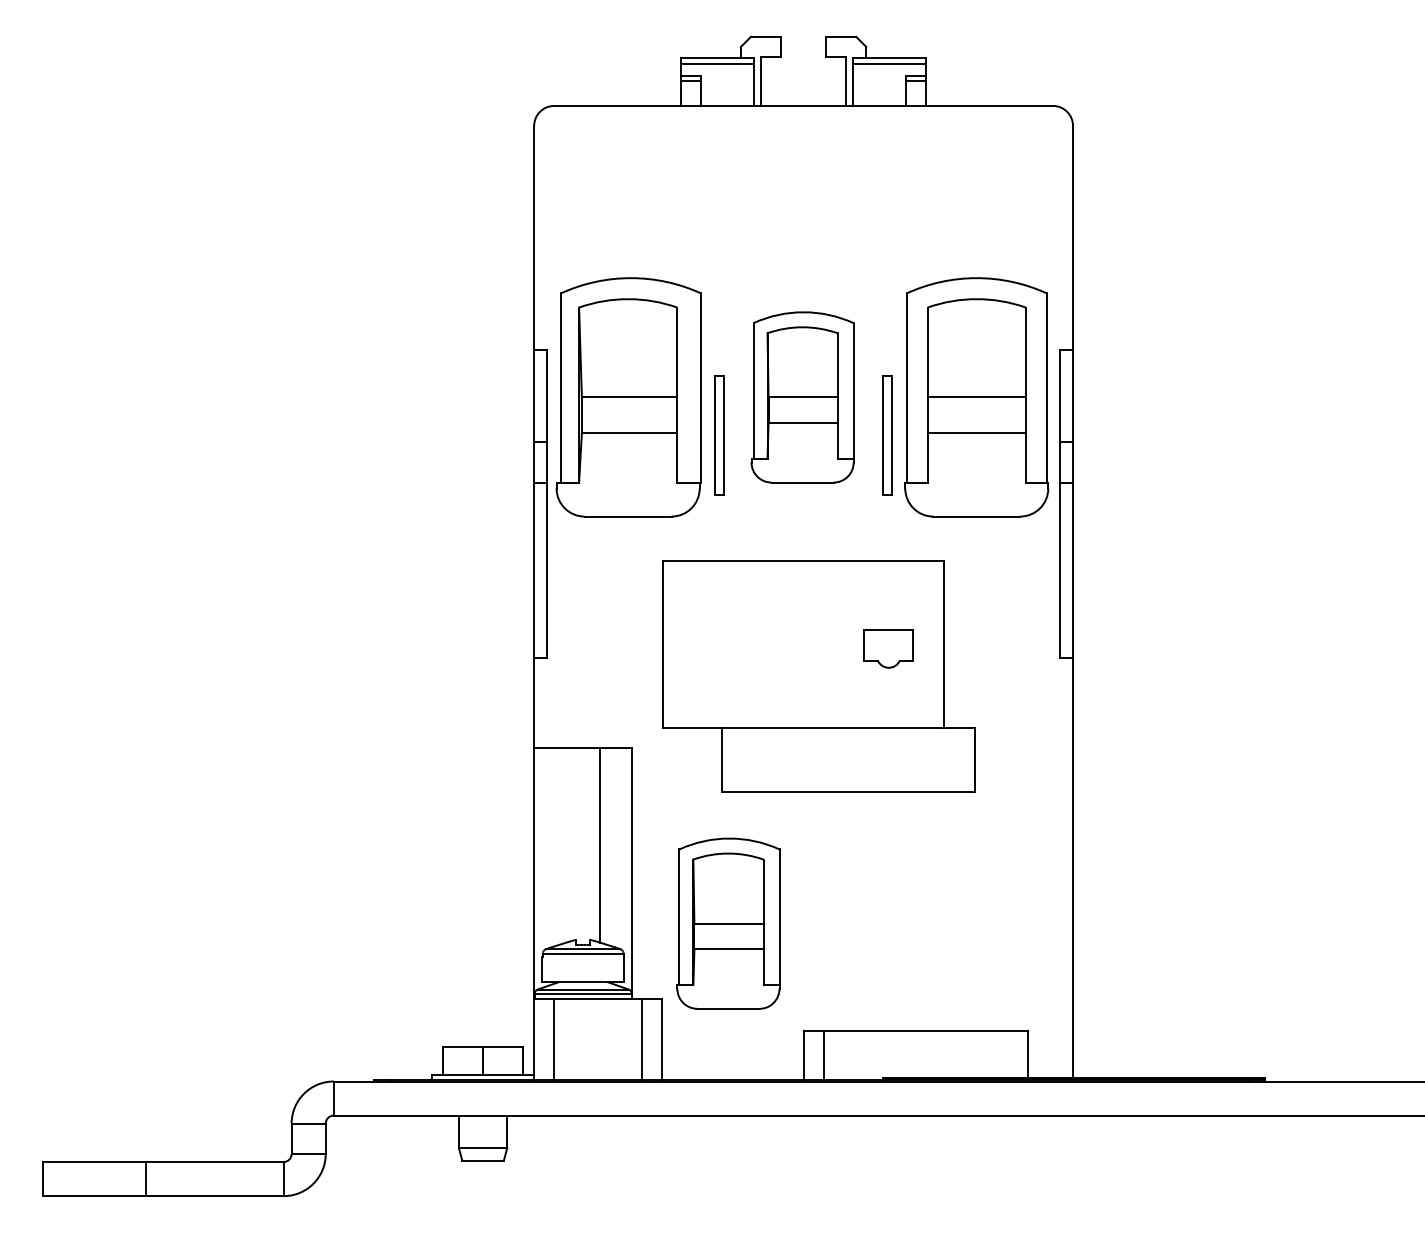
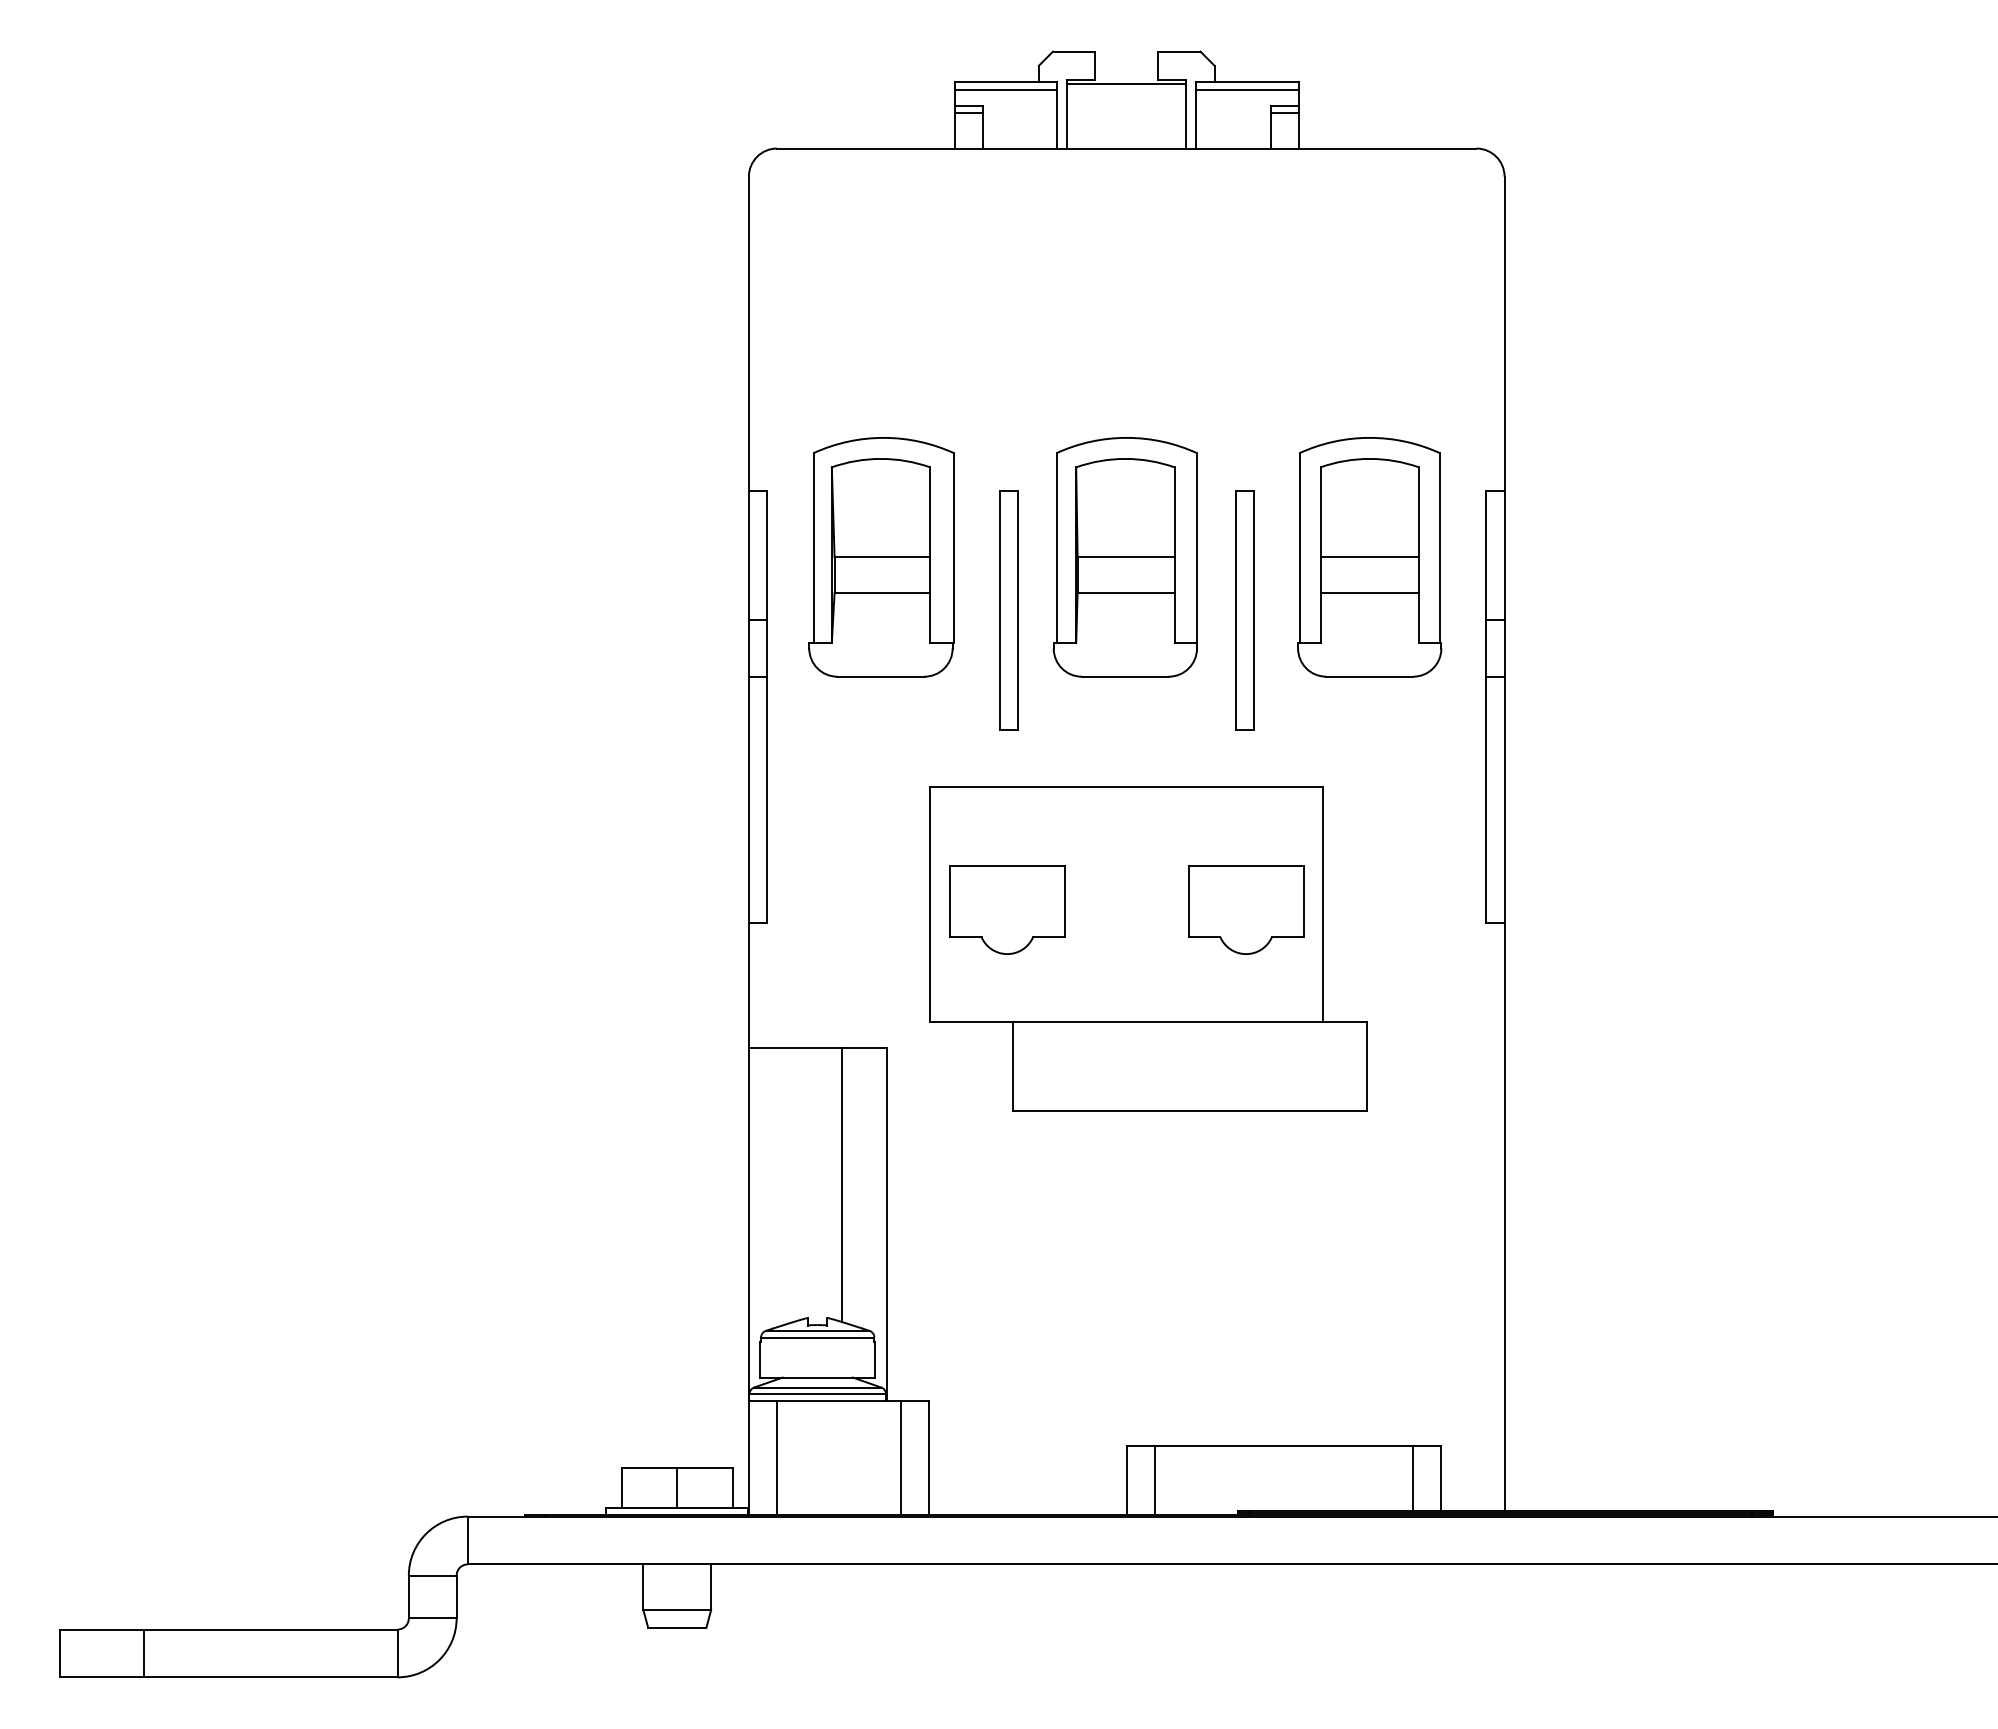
line: (803, 59) -> (1126, 83), added
part: (628, 397) -> (881, 557), size x0.71
part: (976, 397) -> (1369, 557), size x0.71
part: (719, 435) -> (1008, 610), size x1.43
part: (887, 435) -> (1244, 610), size x1.43
part: (718, 648) -> (1007, 909), added
part: (888, 648) -> (1246, 909), size x1.67
part: (727, 923) -> (1020, 1295), removed
line: (1008, 1054) -> (1413, 1478), added
line: (145, 1179) -> (144, 1653), moved

